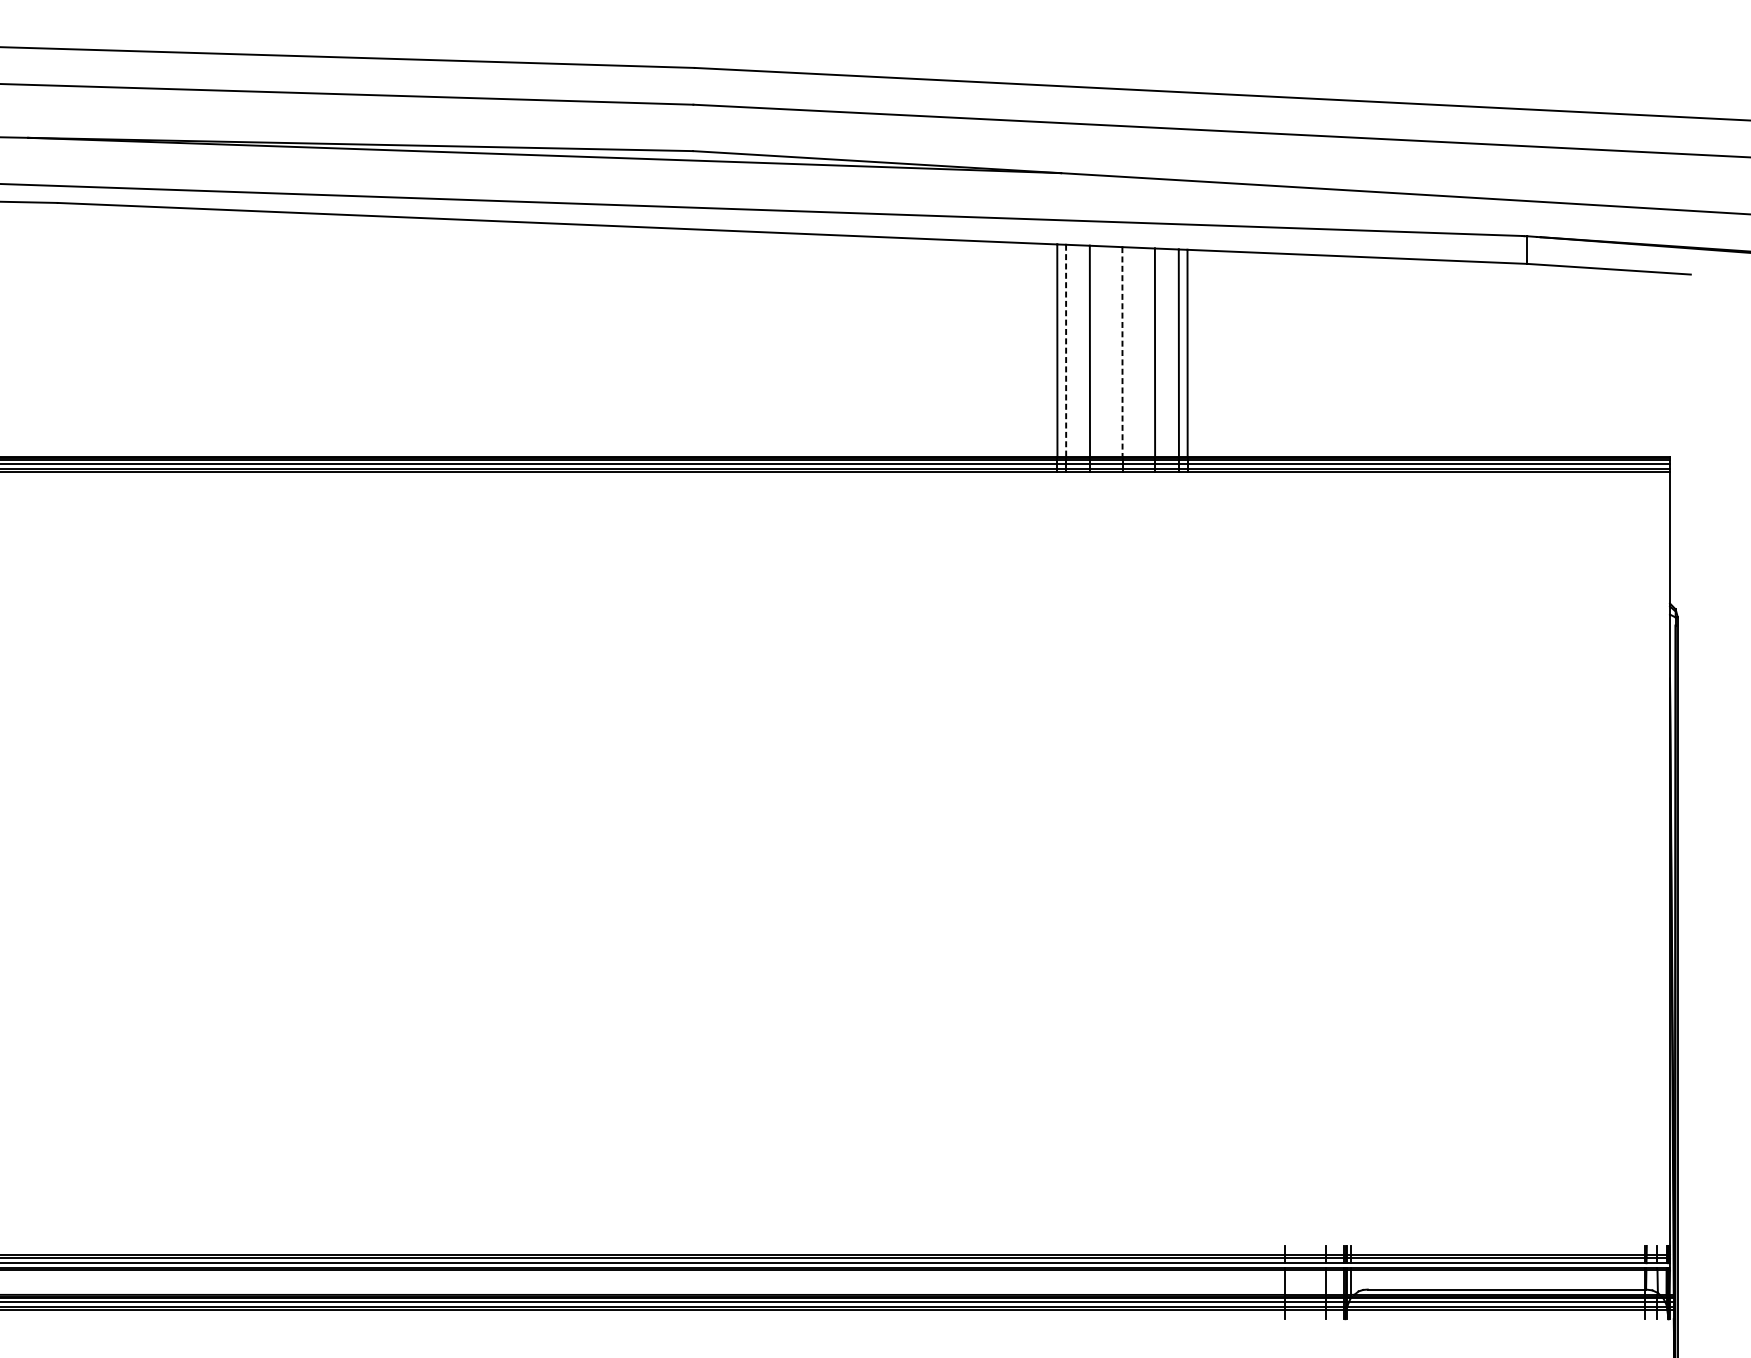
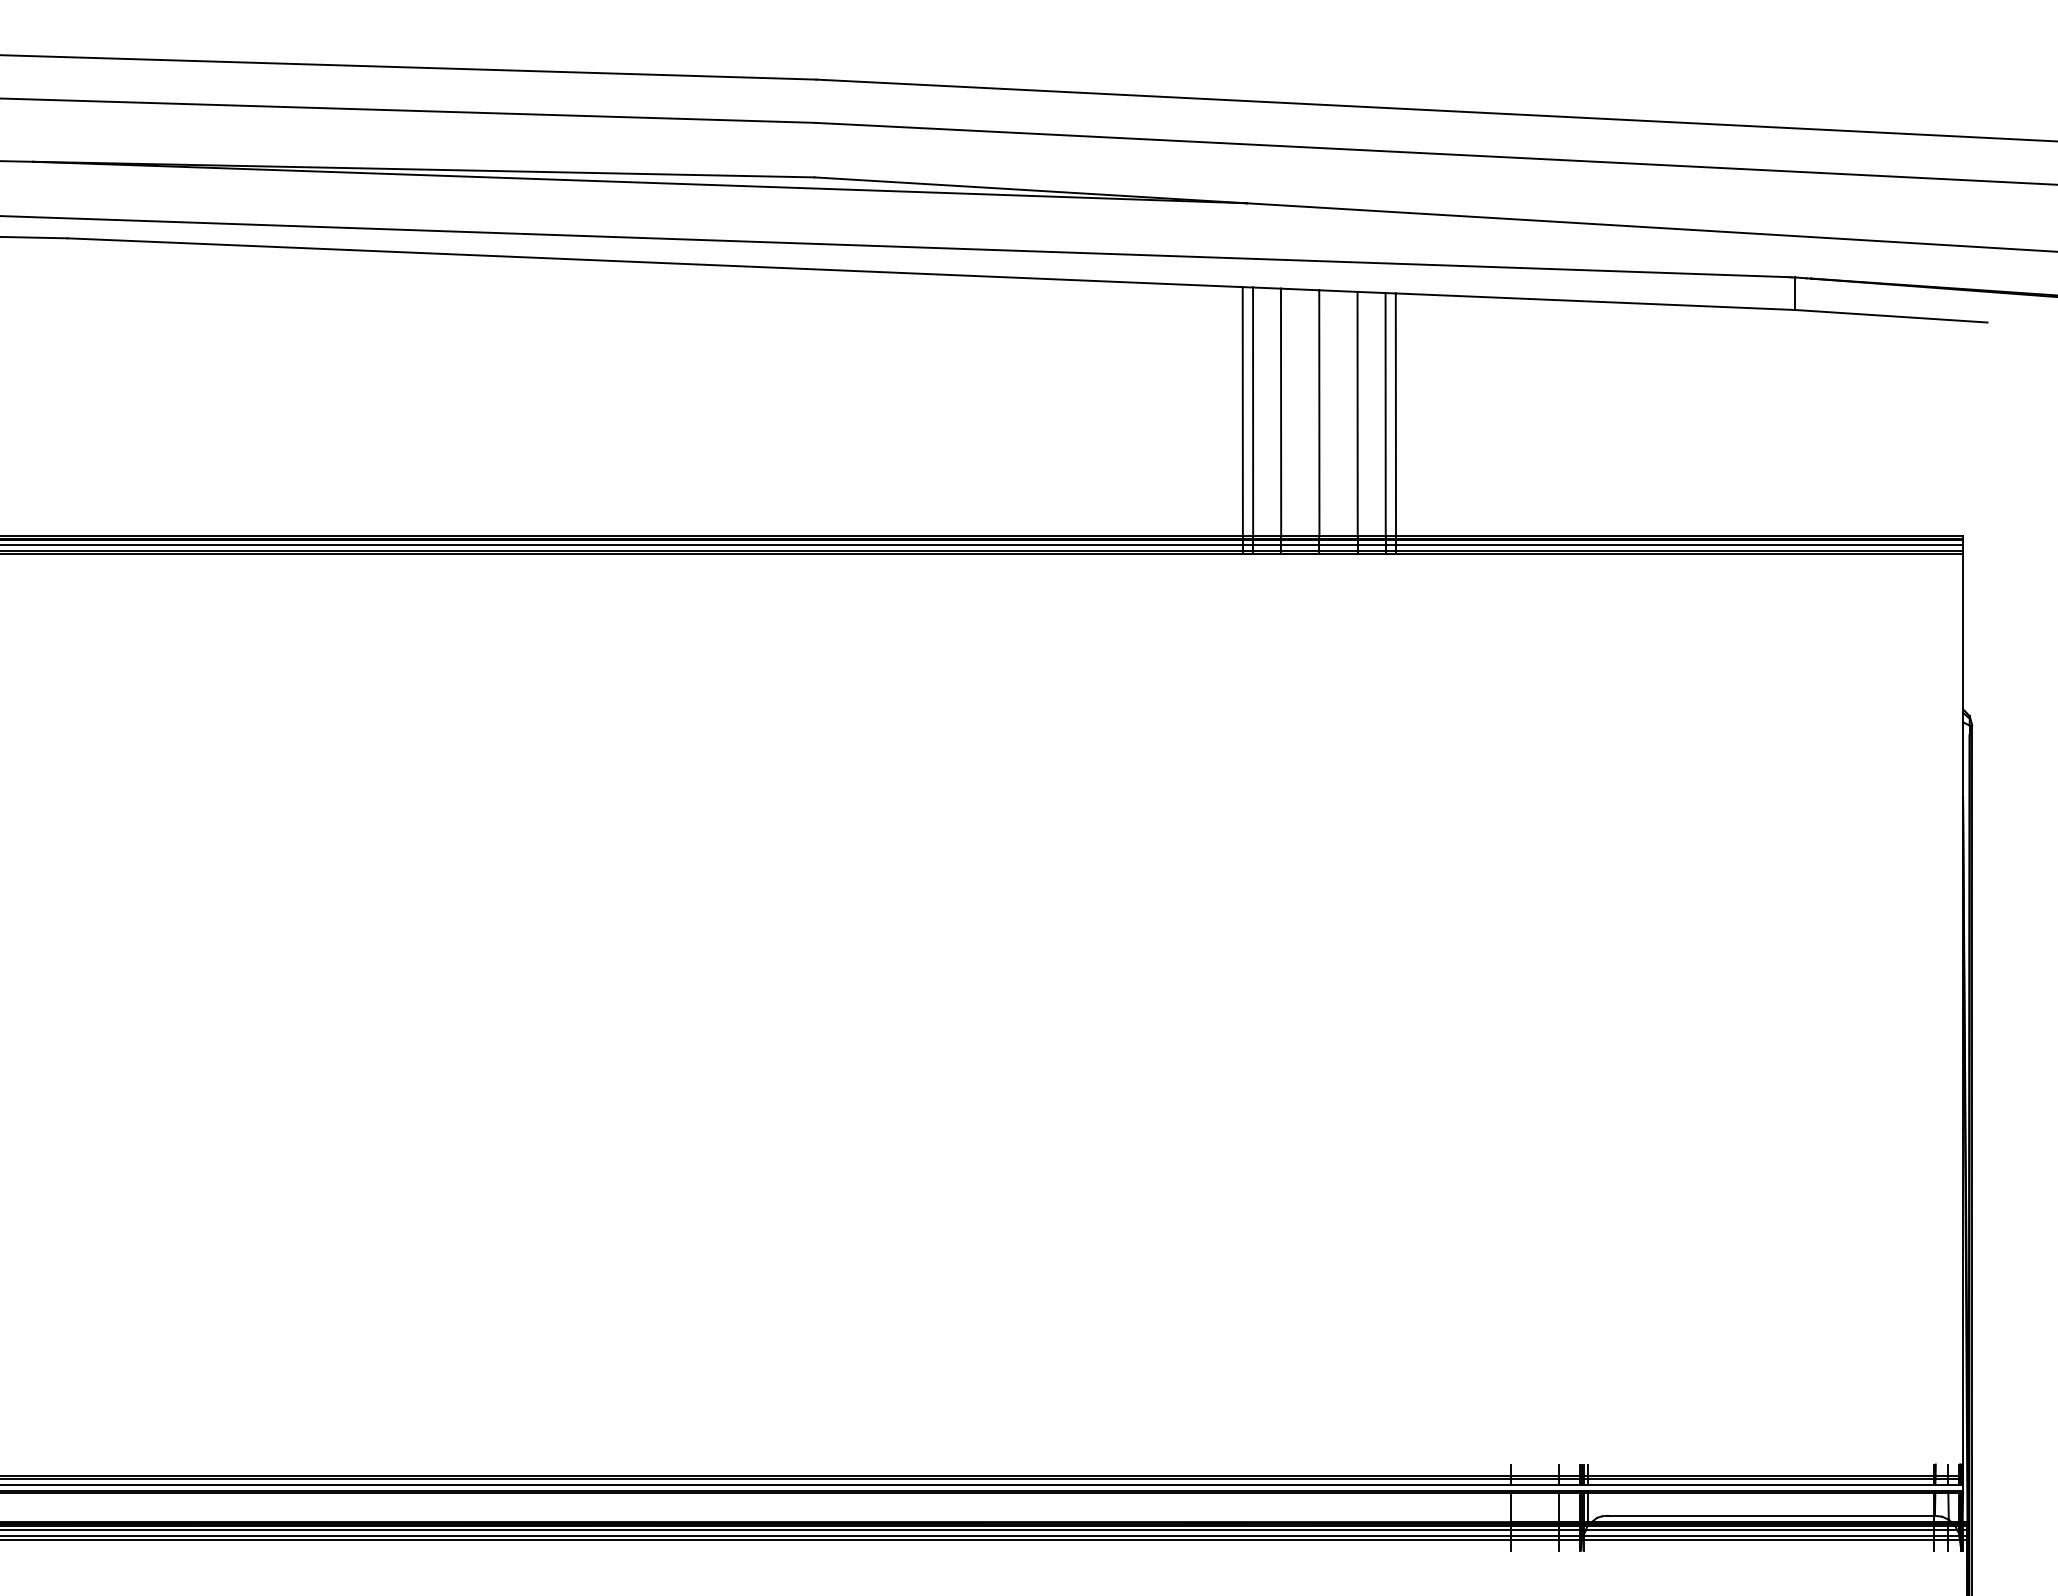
line: (1066, 351) -> (1253, 412), dashed -> solid
line: (1122, 351) -> (1319, 413), dashed -> solid

